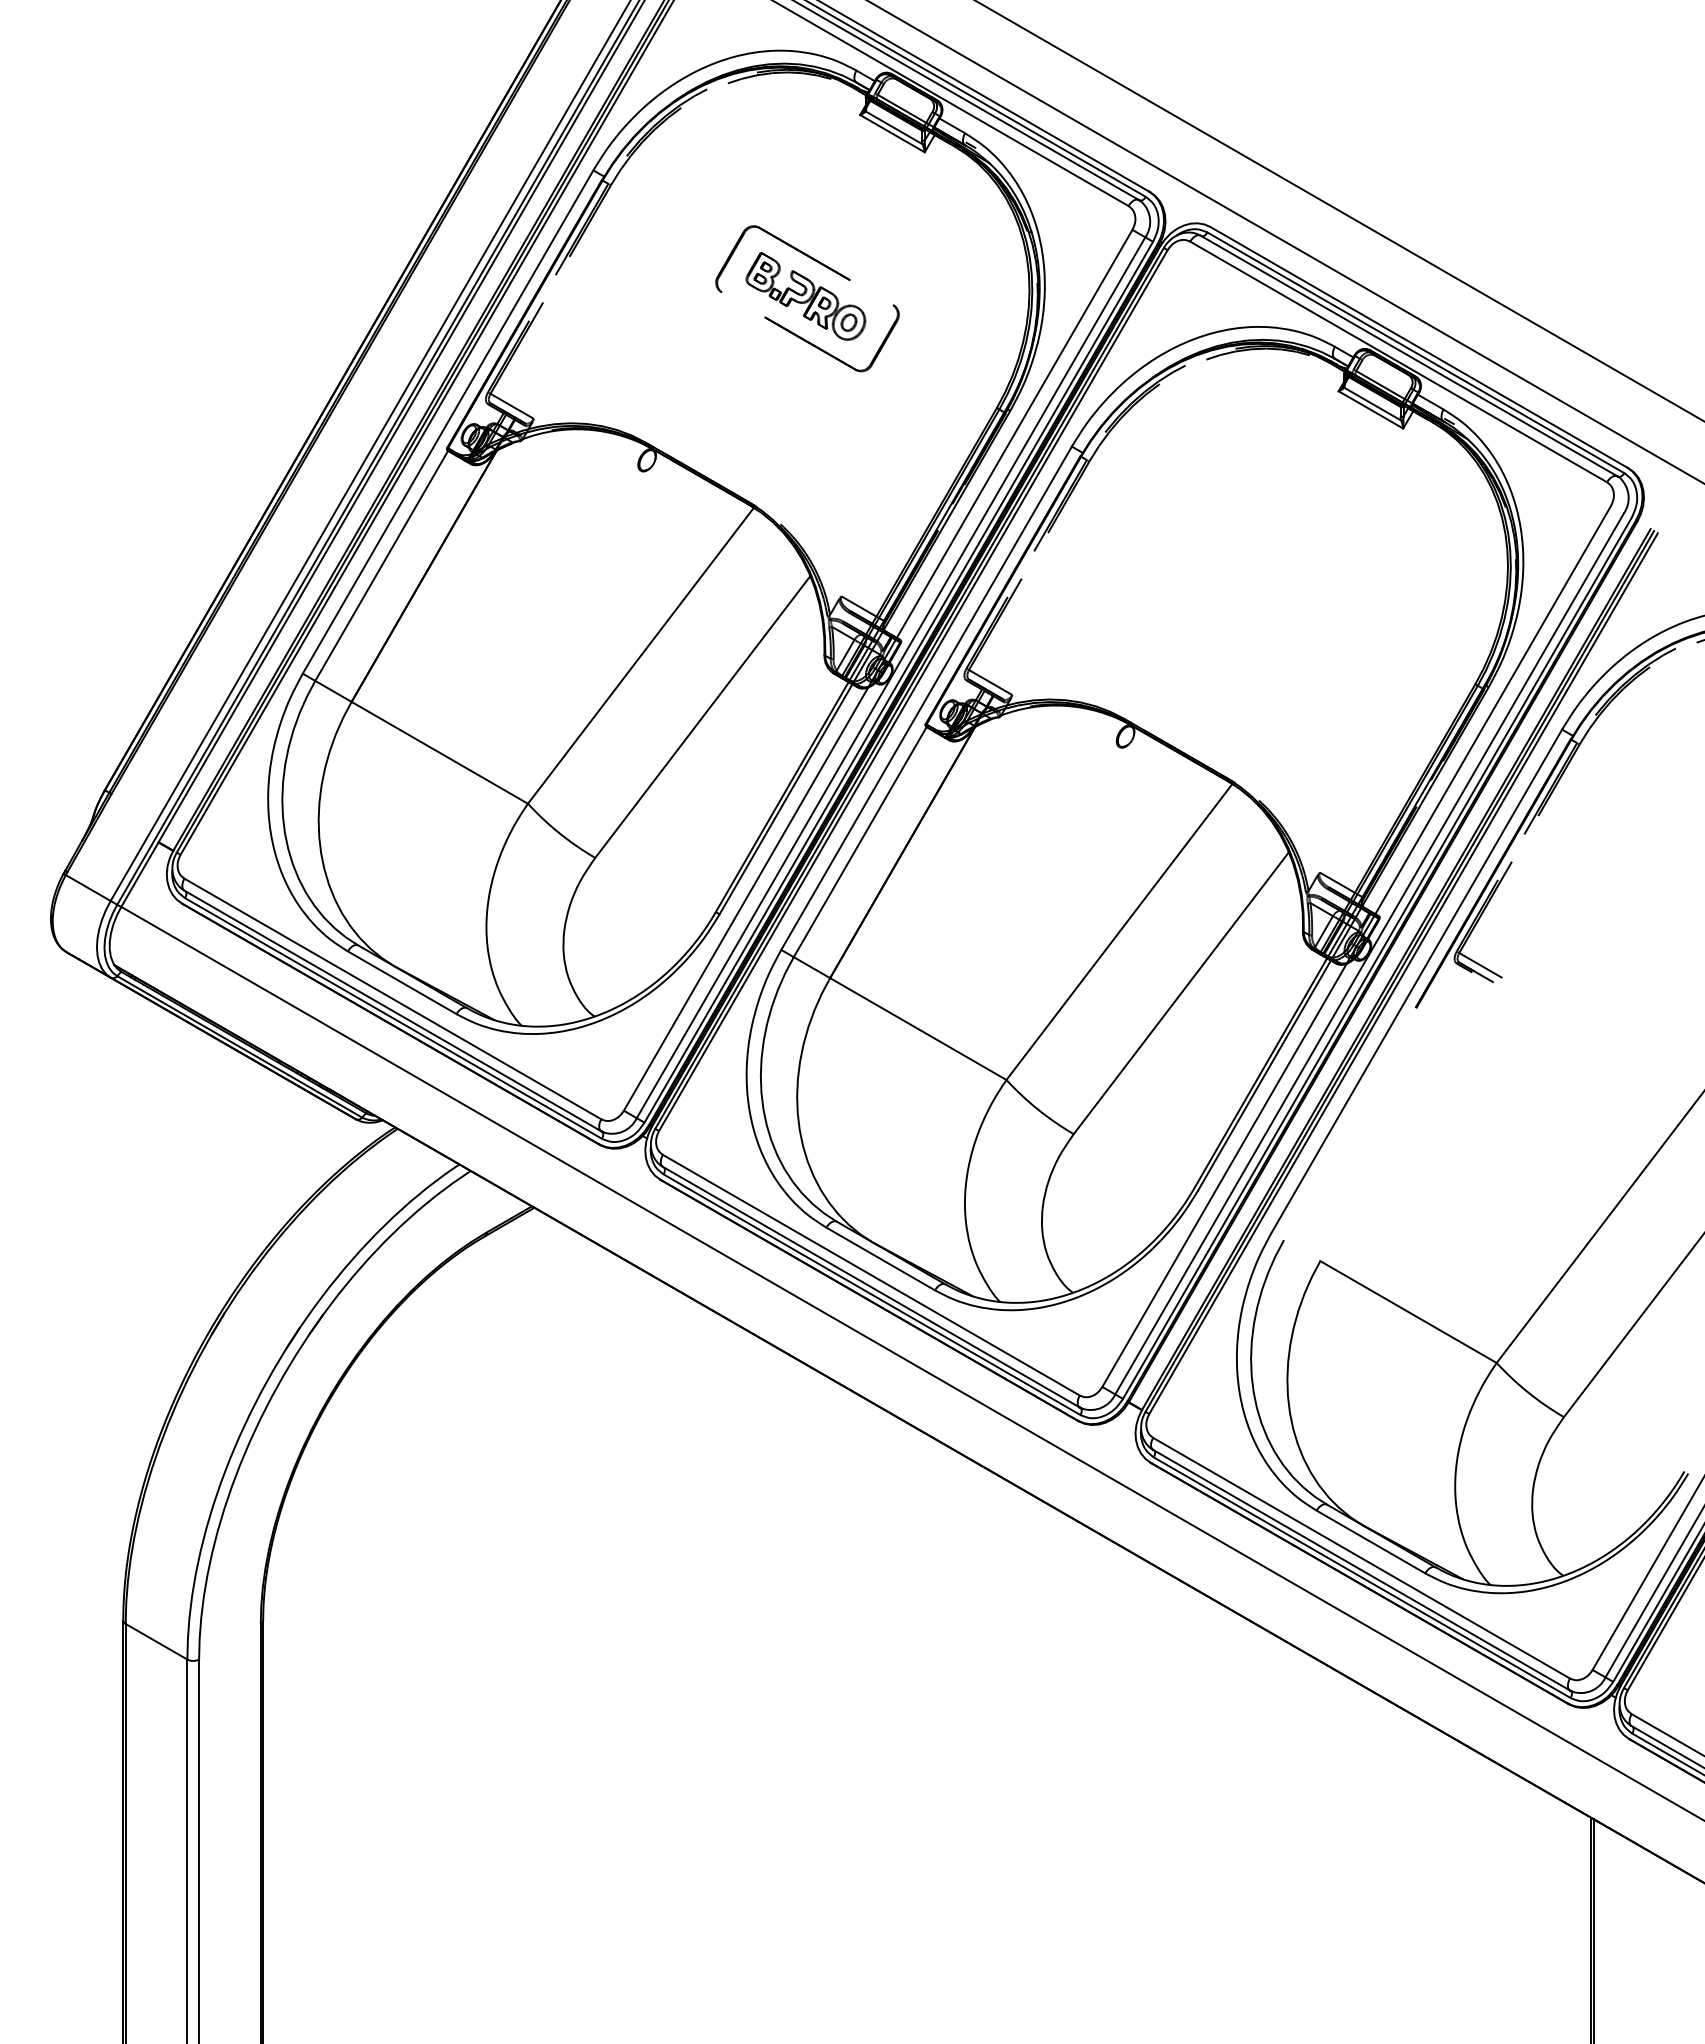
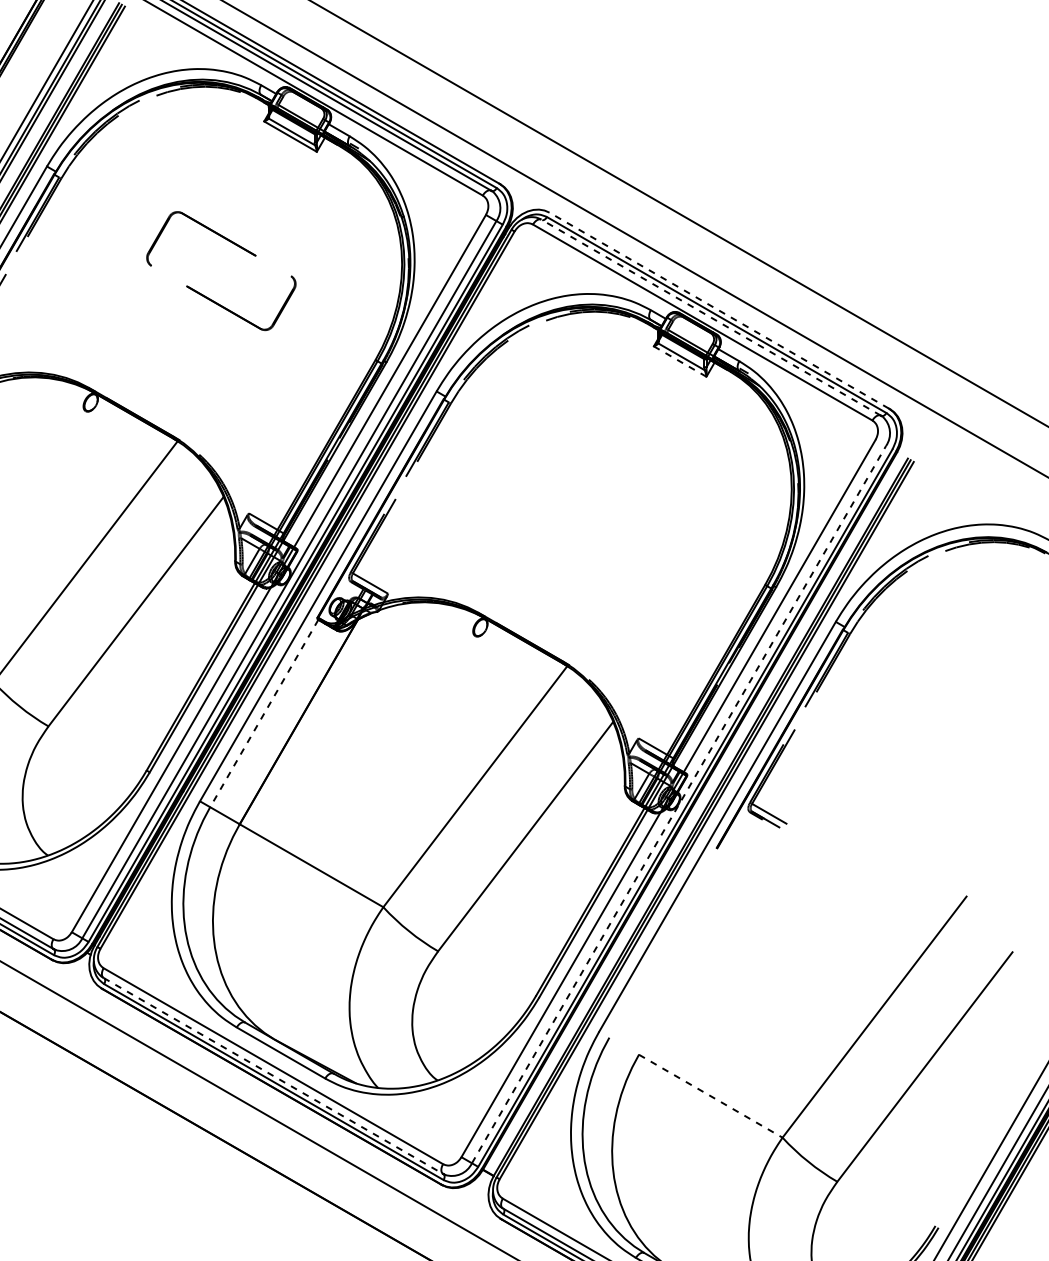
part: (805, 295) -> (219, 268), removed
line: (1418, 347) -> (718, 310), solid -> dashed
line: (1409, 355) -> (711, 317), solid -> dashed
line: (1370, 409) -> (679, 361), solid -> dashed
line: (860, 842) -> (264, 713), solid -> dashed
line: (1369, 953) -> (678, 804), solid -> dashed
line: (871, 1287) -> (273, 1076), solid -> dashed
line: (1408, 1312) -> (710, 1096), solid -> dashed

